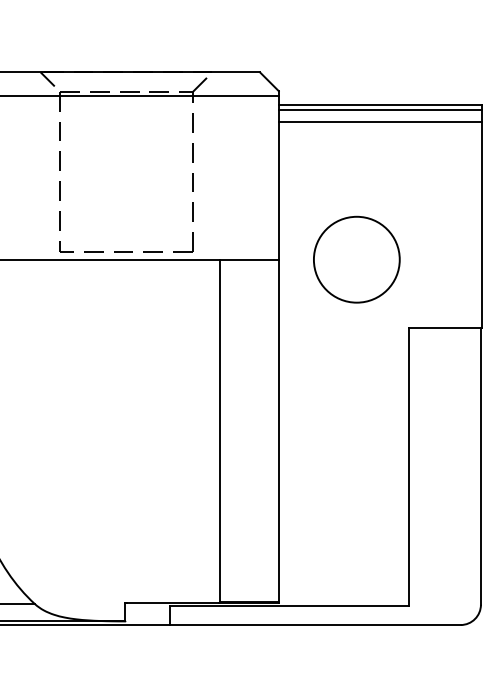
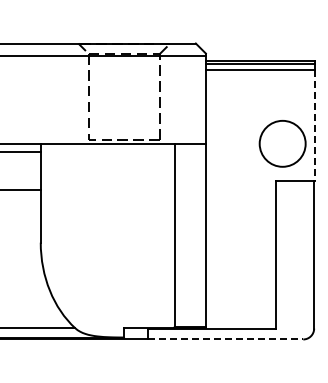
line: (481, 225) -> (314, 125), solid -> dashed
circle: (356, 259) -> (282, 143), moved
line: (315, 625) -> (225, 339), solid -> dashed

